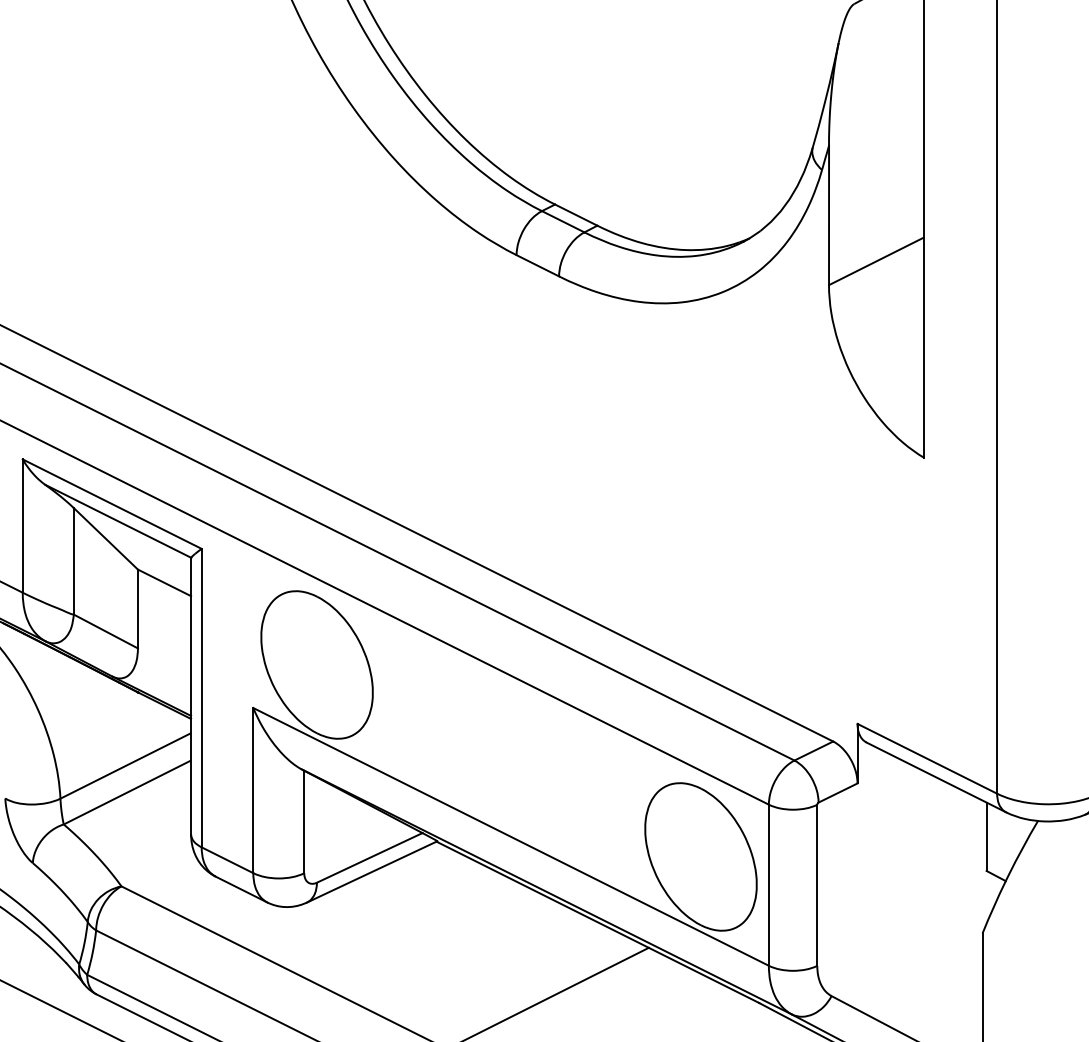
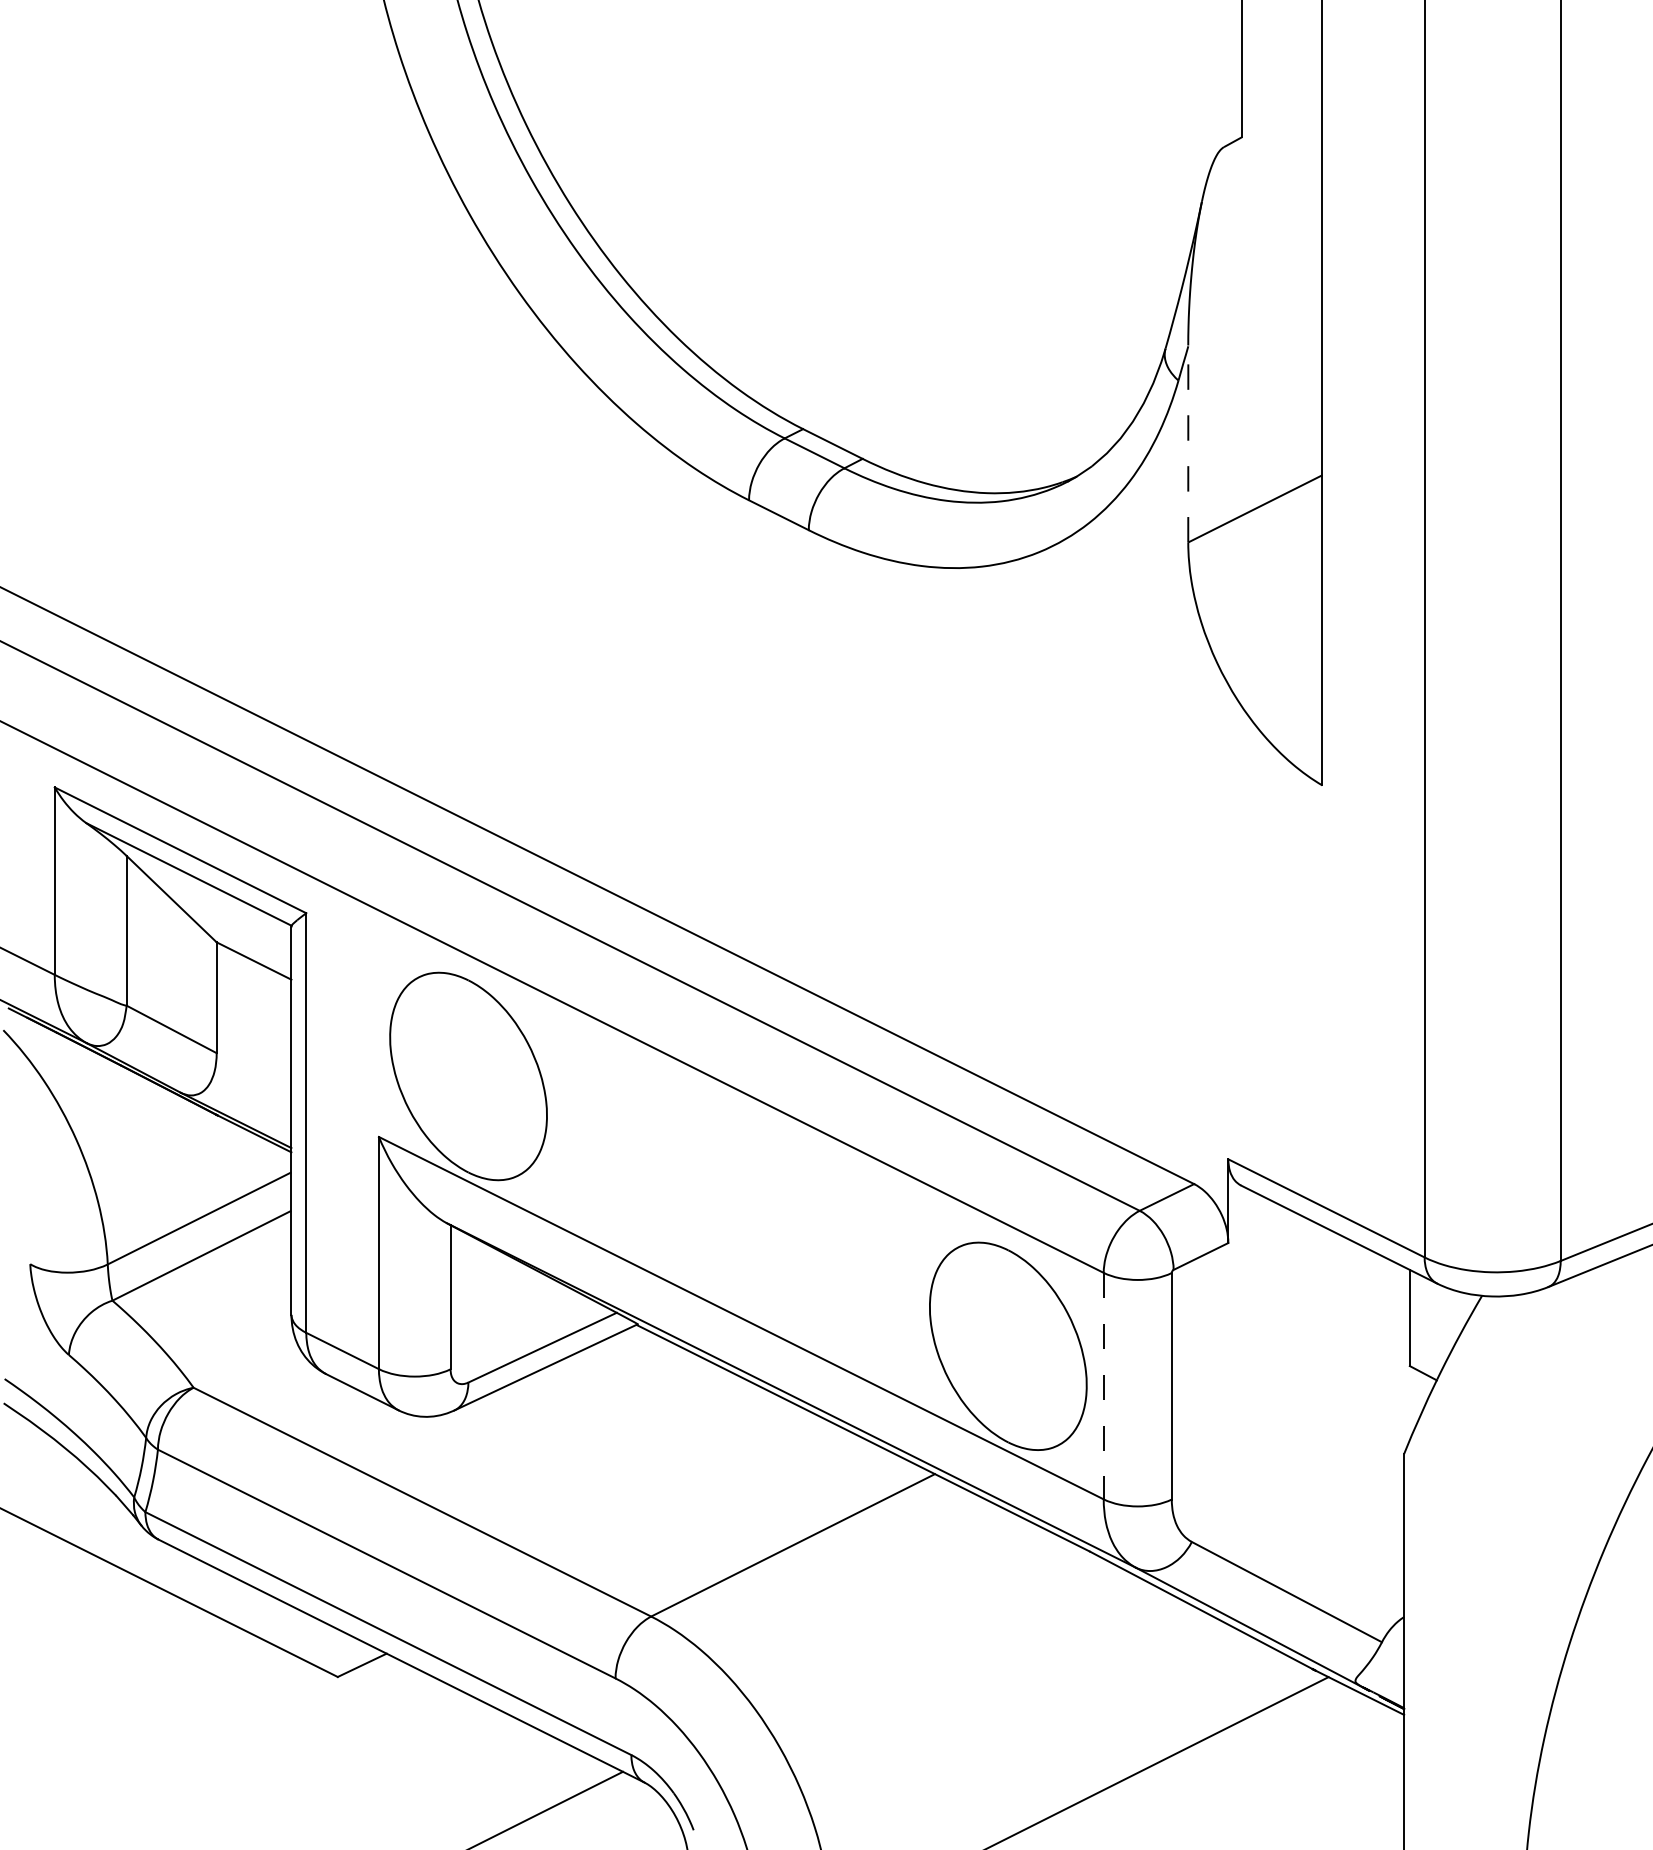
line: (829, 214) -> (1188, 443), solid -> dashed
line: (768, 885) -> (1103, 1386), solid -> dashed

